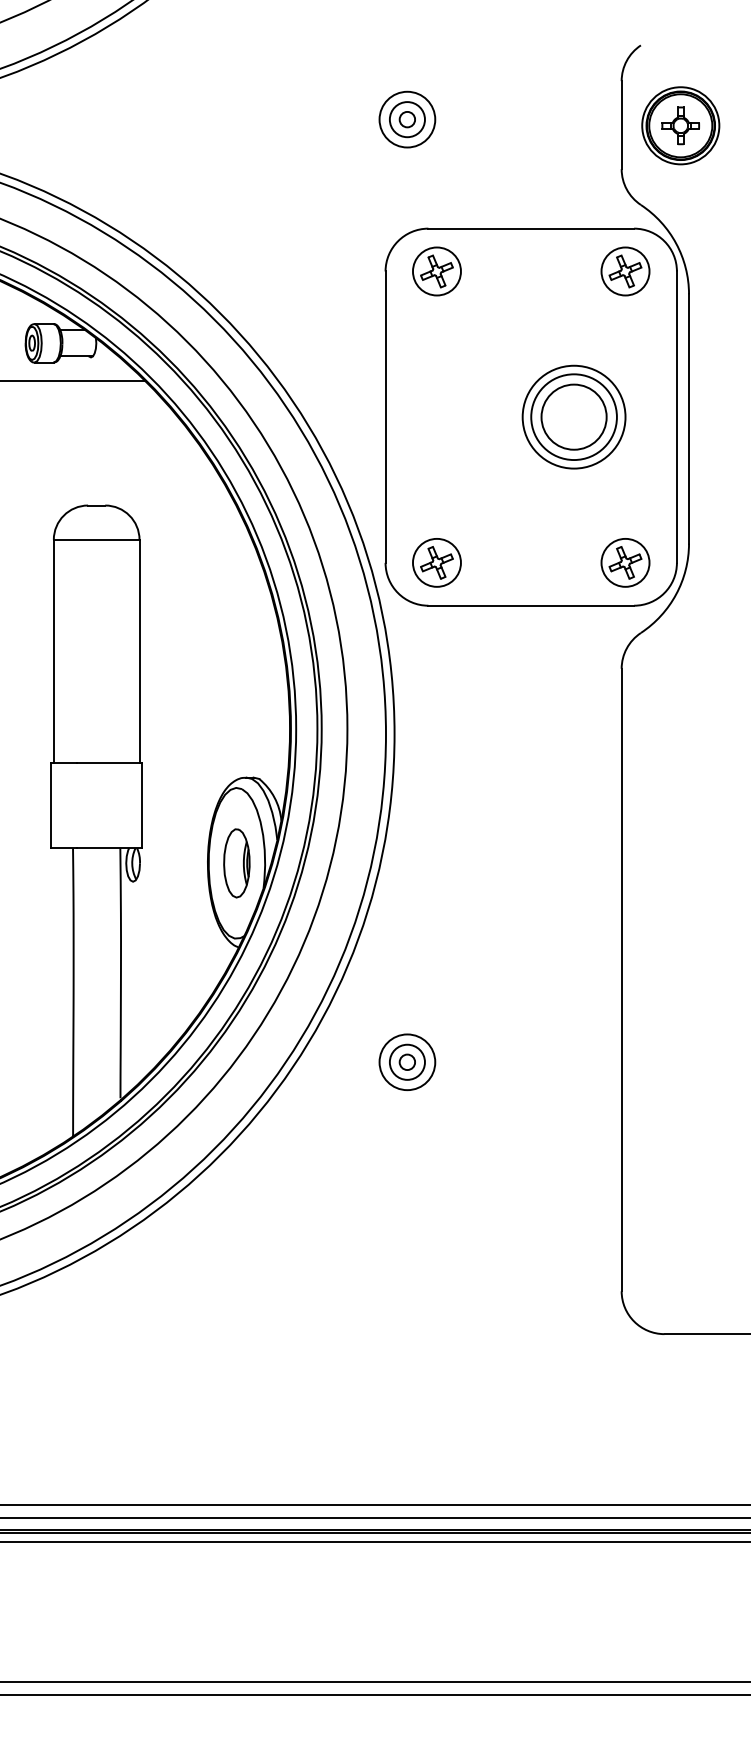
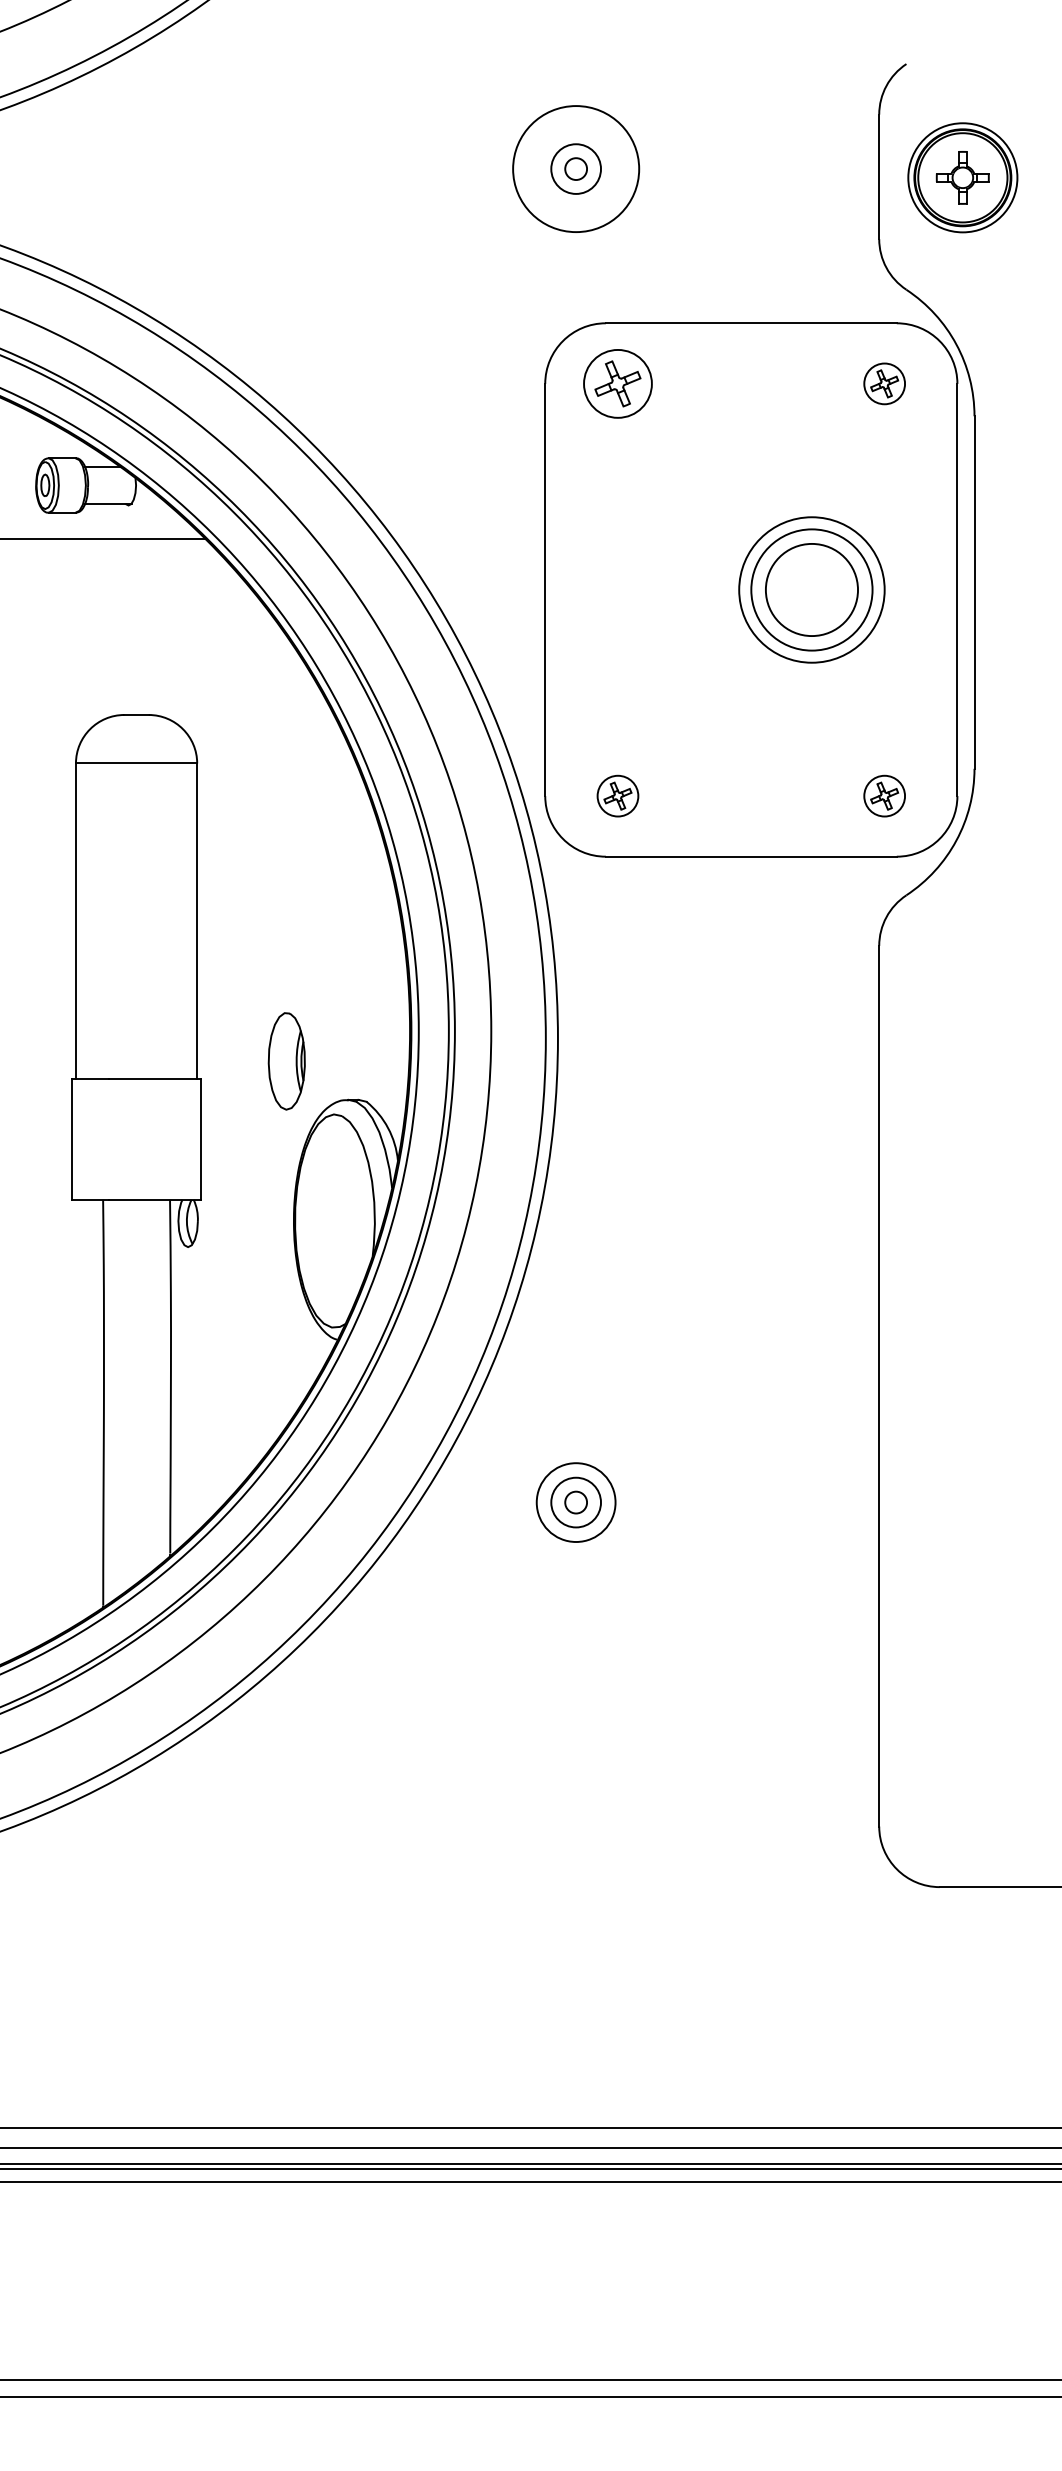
circle: (407, 119) -> (576, 168), size x1.6
part: (625, 271) -> (884, 383), size x0.6
part: (436, 562) -> (617, 795), size x0.6
part: (625, 562) -> (884, 795), size x0.6
part: (236, 863) -> (286, 1061), moved

